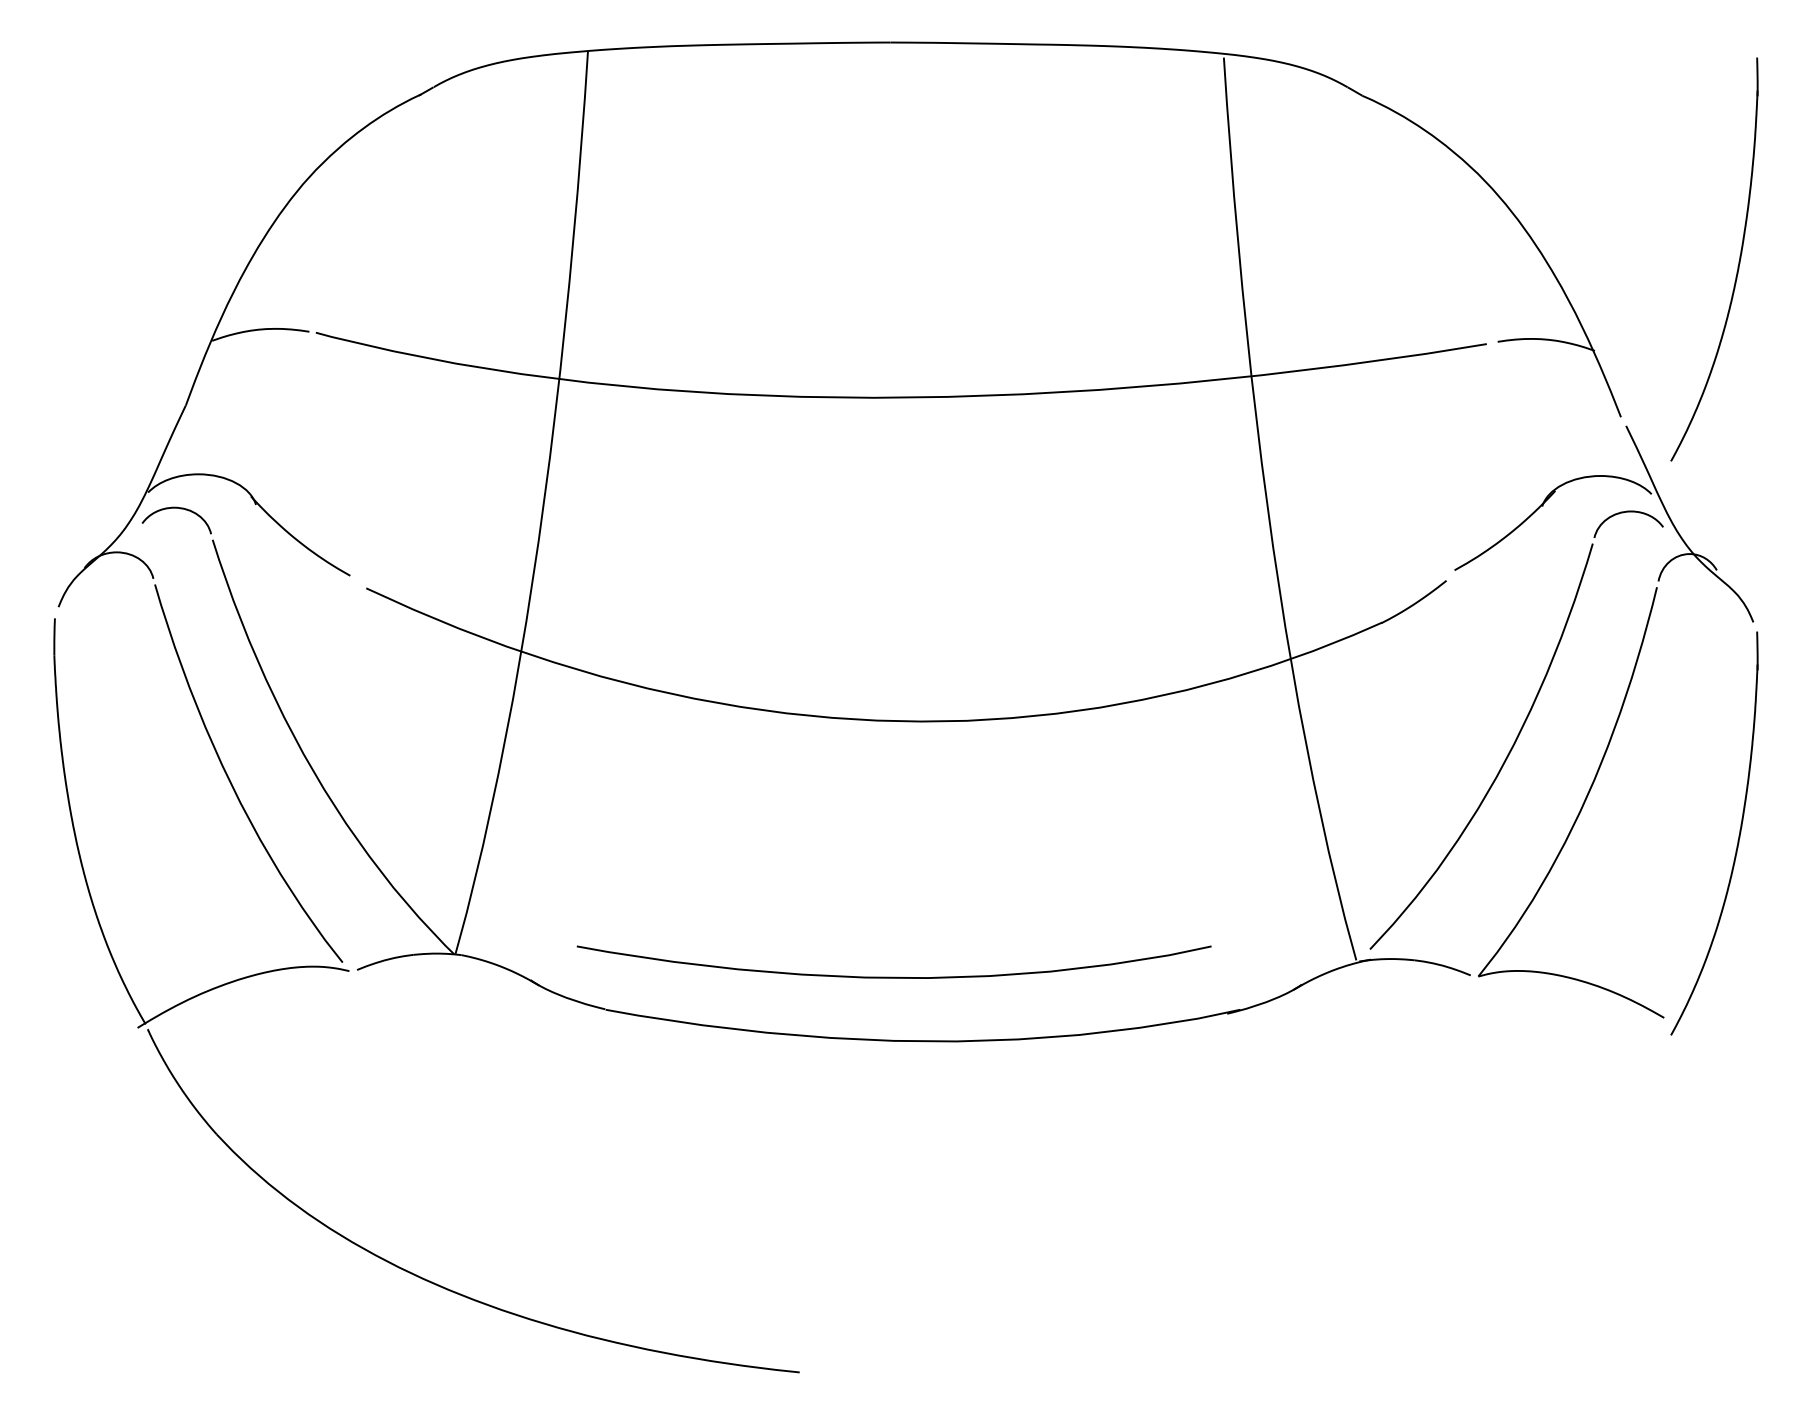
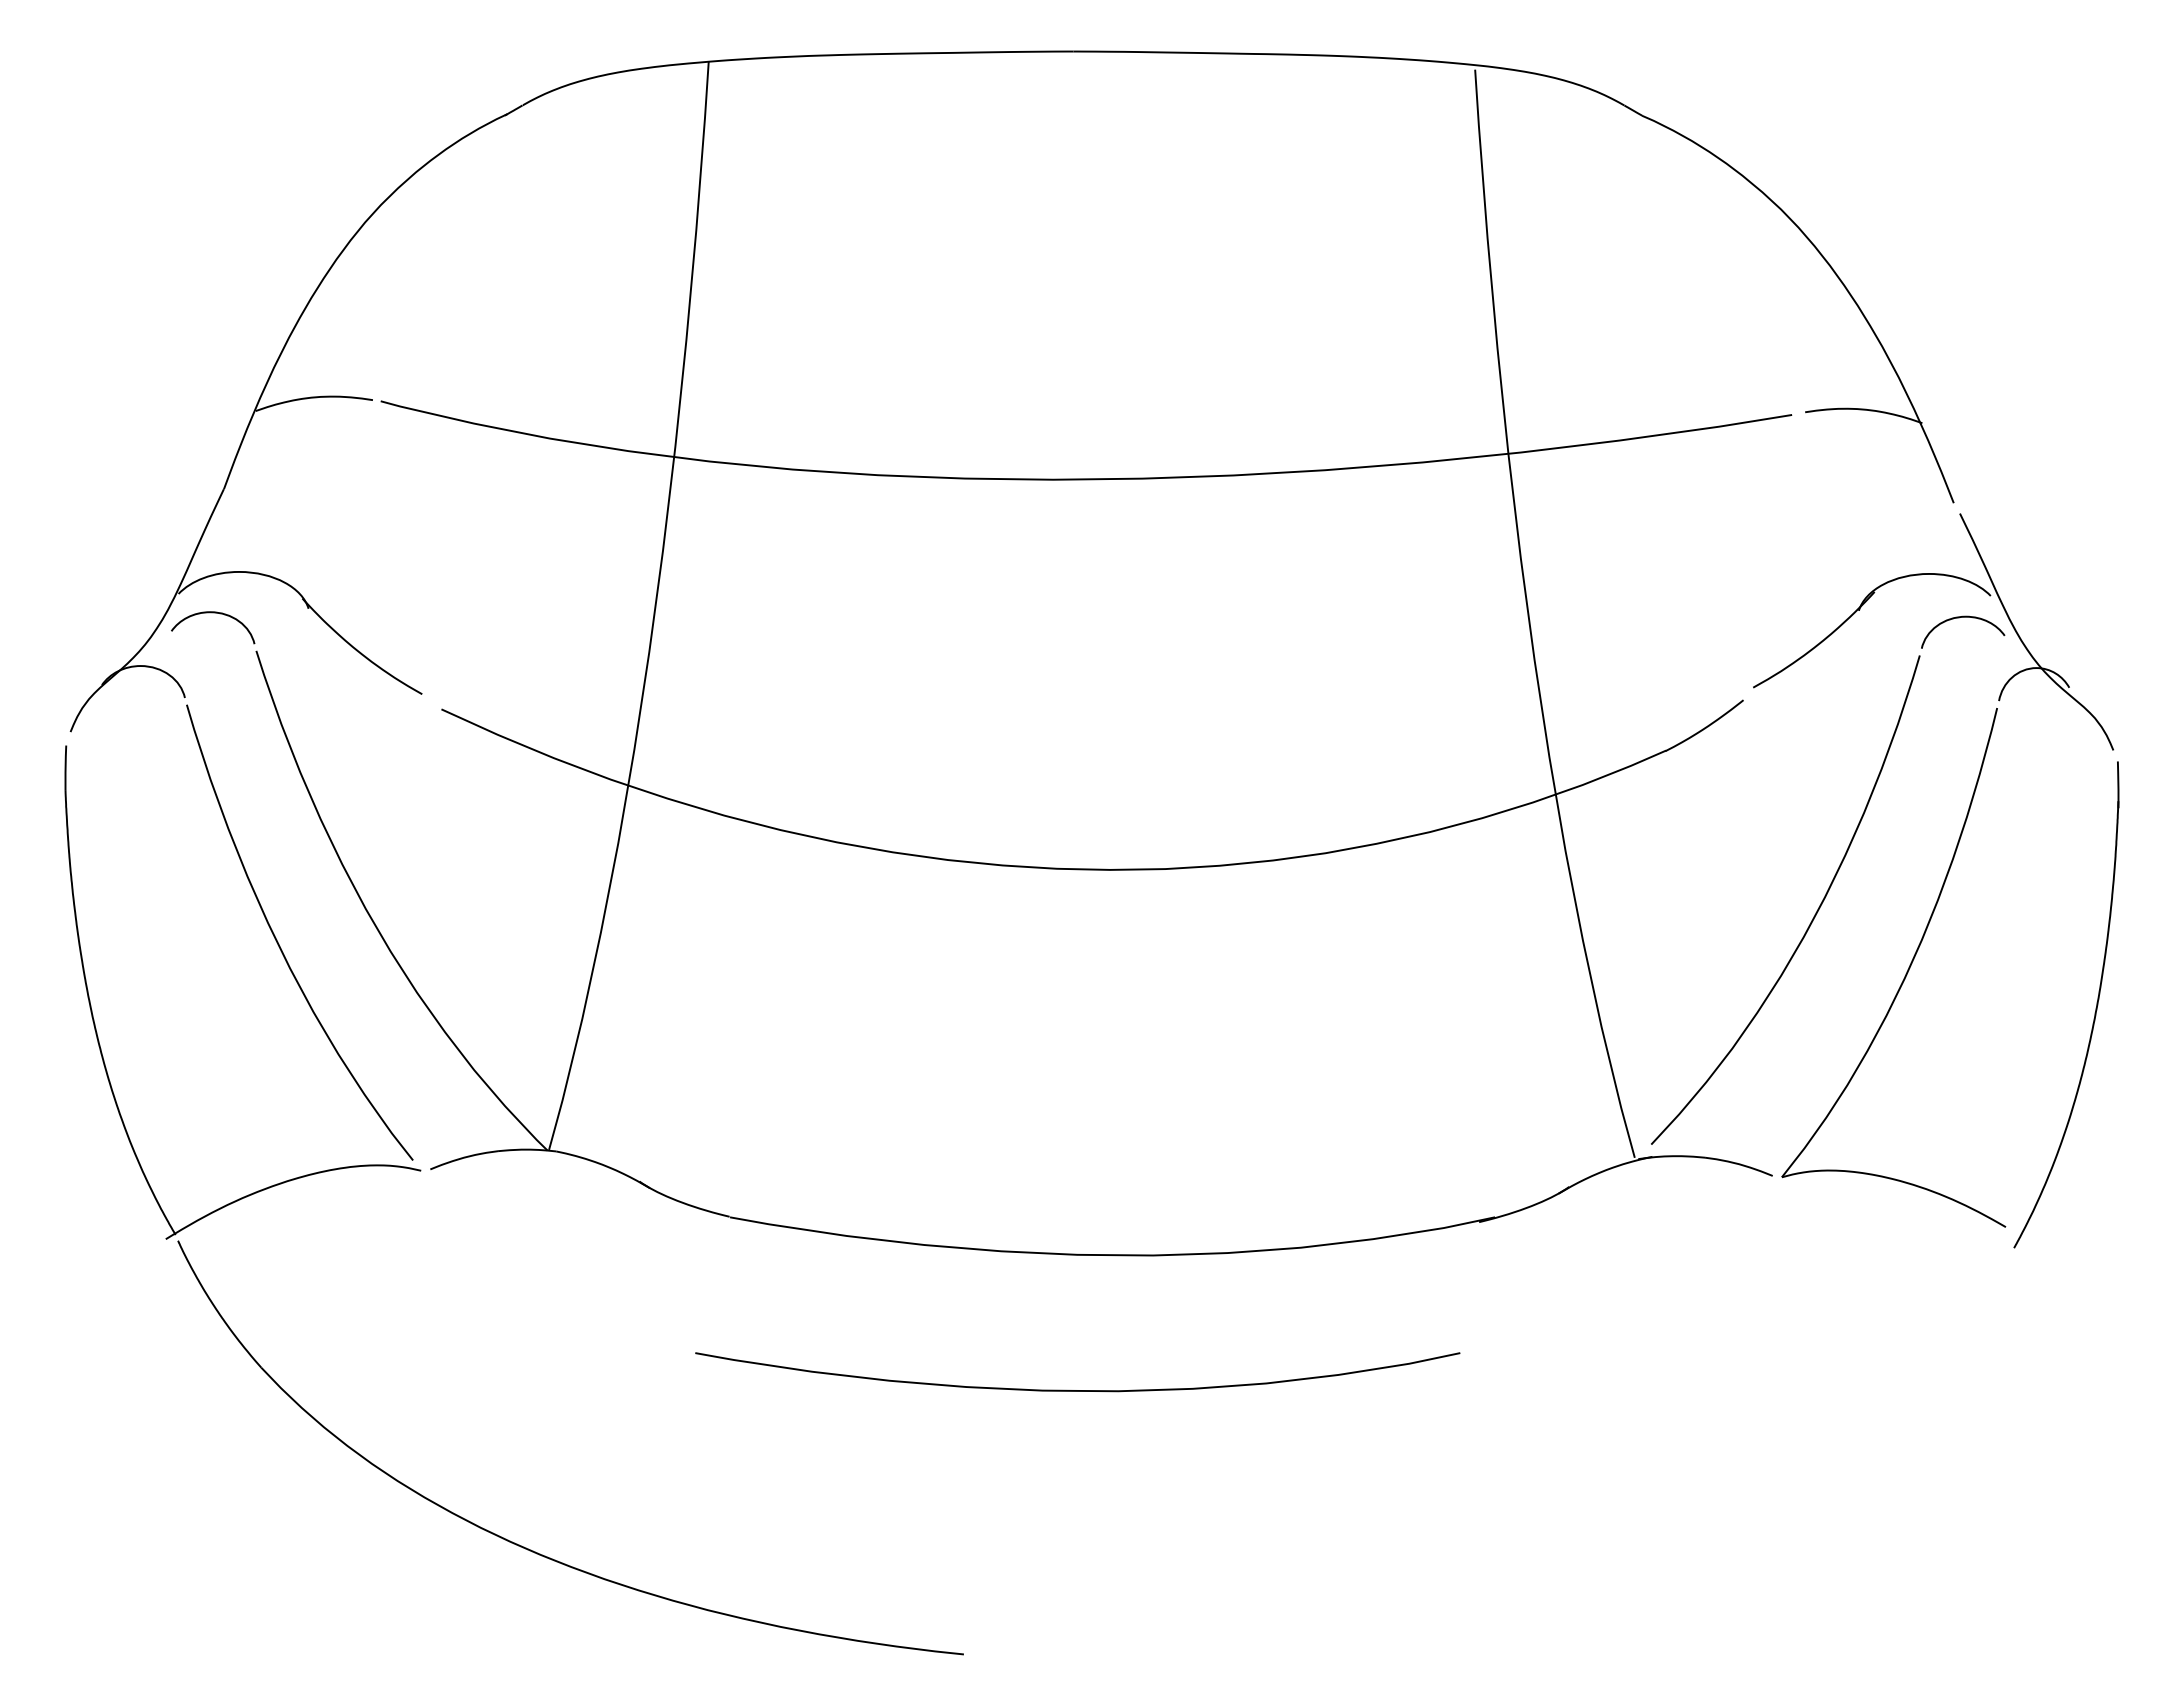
part: (1737, 266) -> (2094, 321), removed
part: (893, 976) -> (1076, 1389), moved

